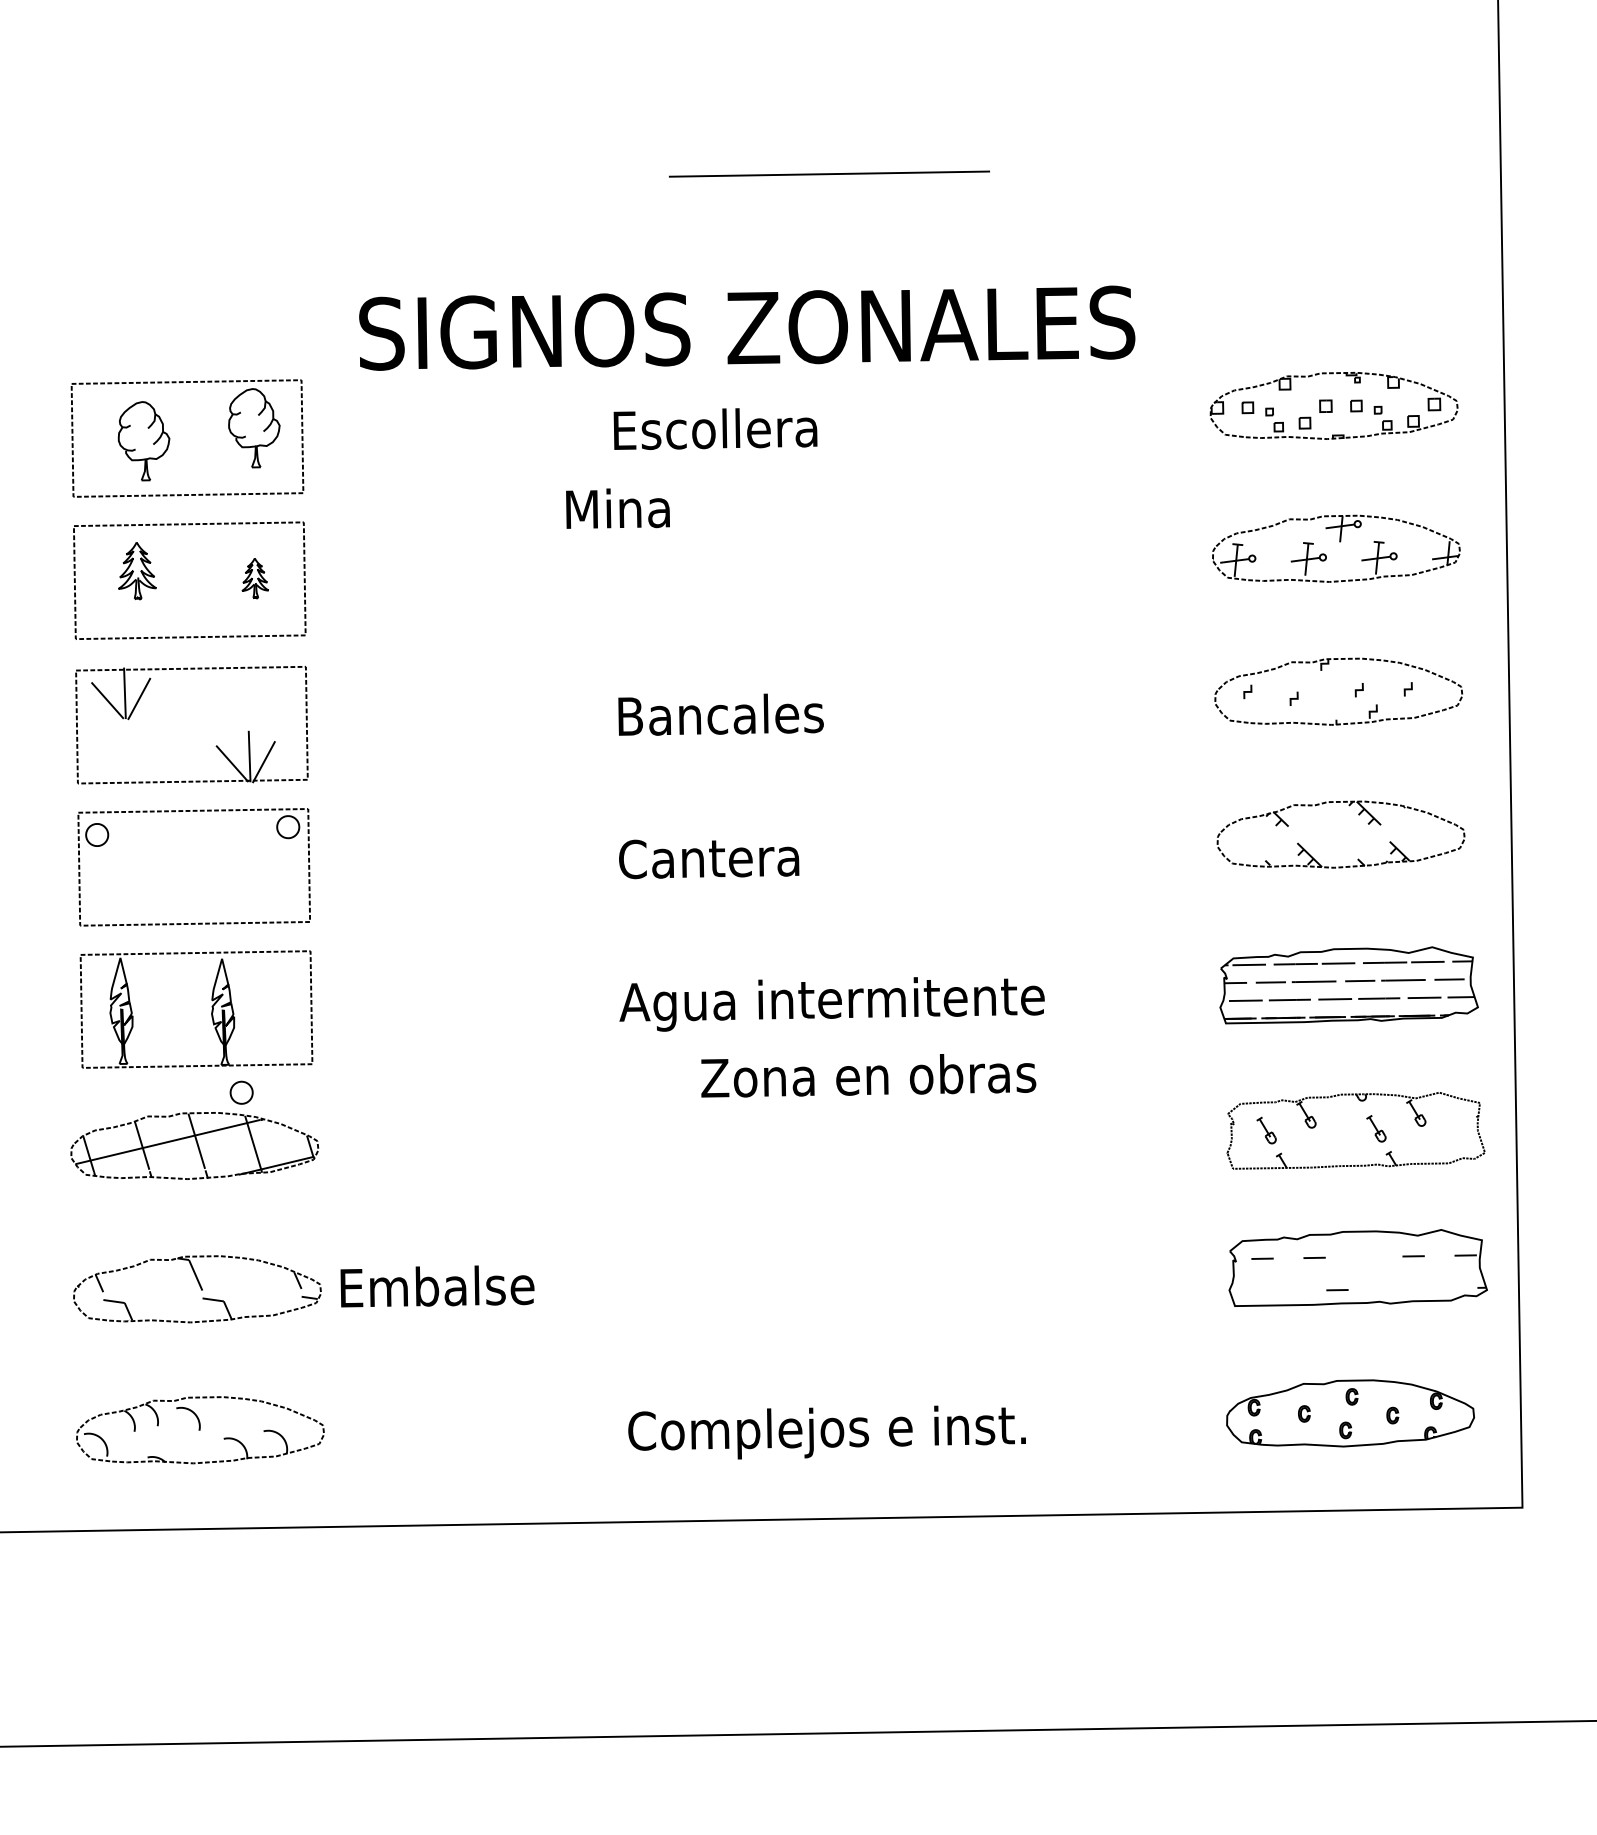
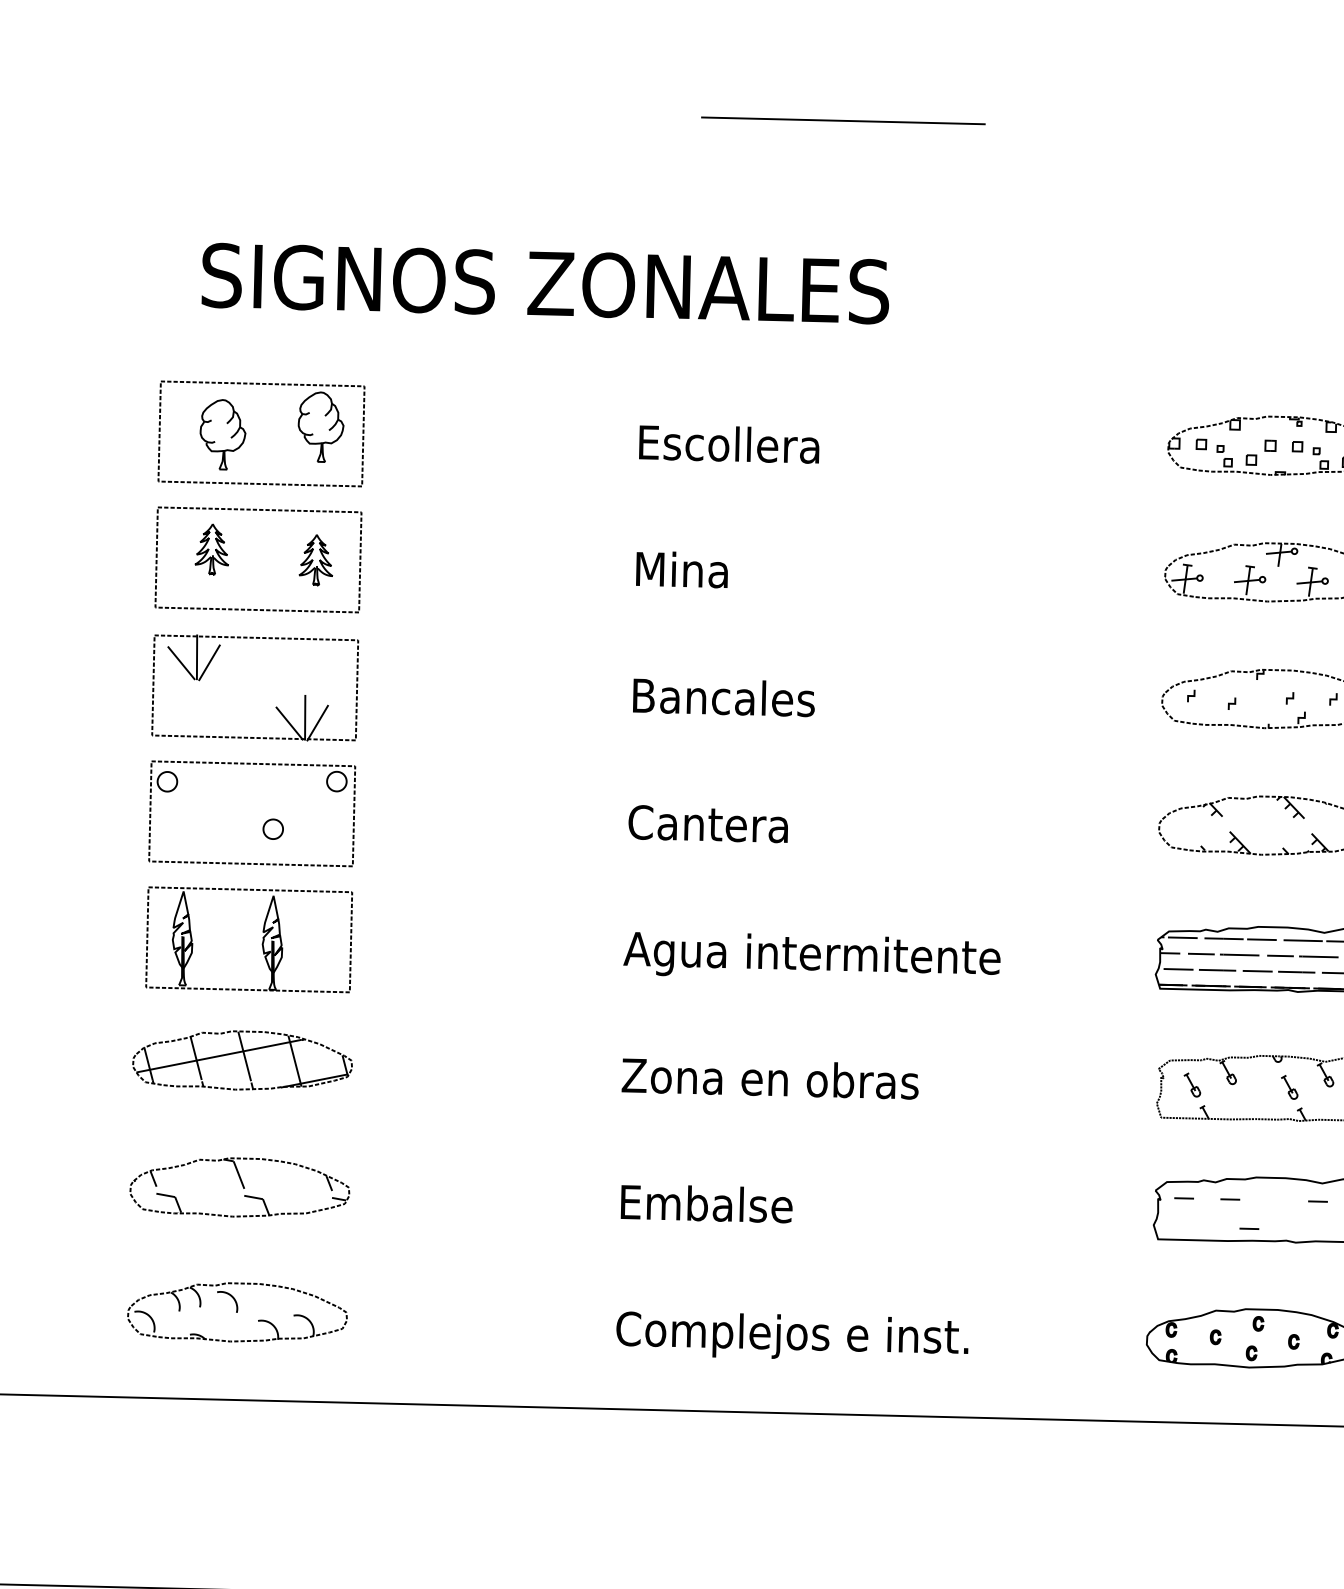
line: (829, 173) -> (843, 120), moved
text: (747, 327) -> (546, 283), moved
text: (617, 508) -> (681, 569), moved
part: (255, 578) -> (316, 560), size x1.43
text: (868, 1075) -> (770, 1078), moved
part: (241, 1092) -> (273, 829), moved
text: (437, 1286) -> (706, 1203), moved

